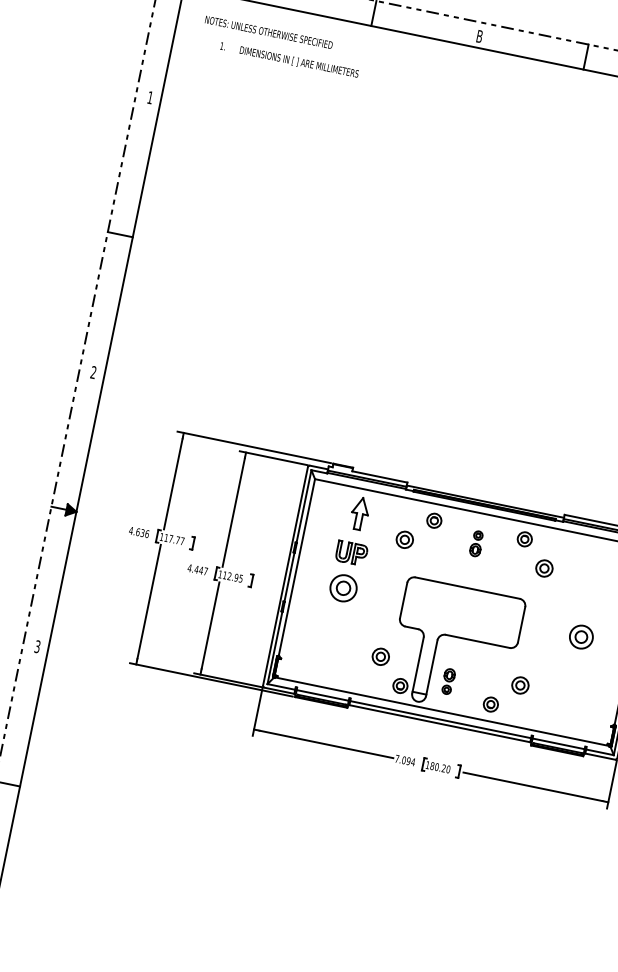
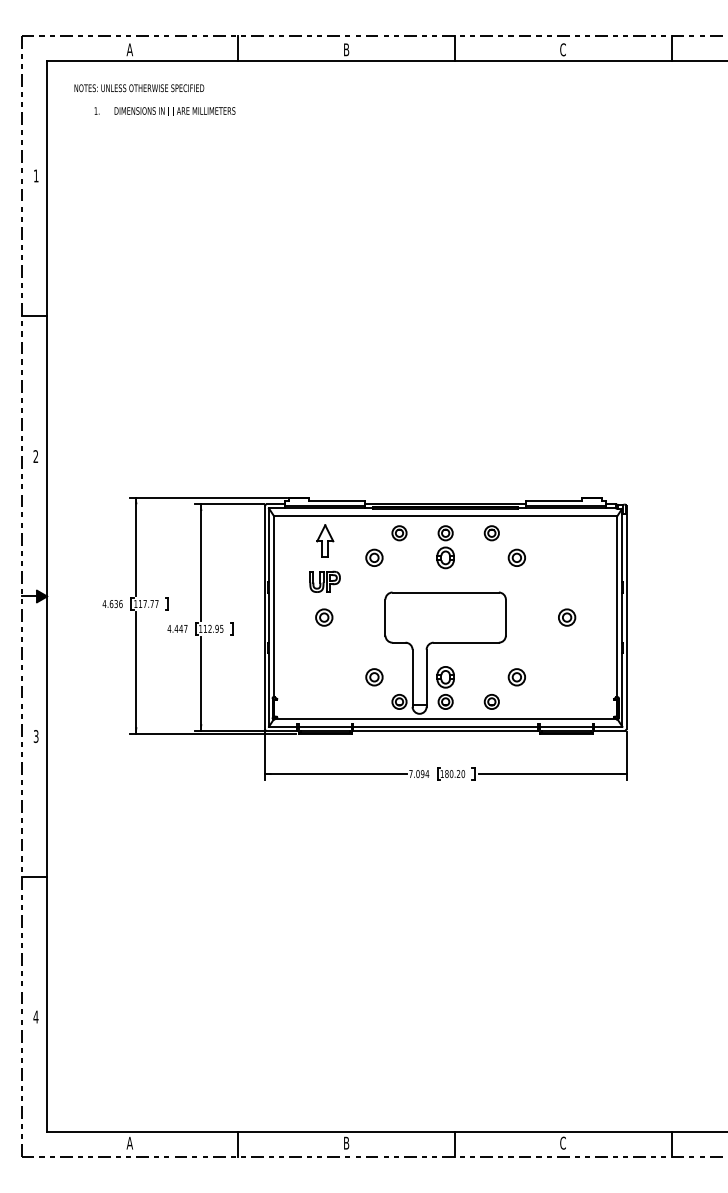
part: (476, 543) -> (445, 547), size x1.67
part: (343, 588) -> (324, 617), size x0.62
part: (581, 637) -> (567, 617), size x0.71
part: (448, 681) -> (445, 687), size x1.67

